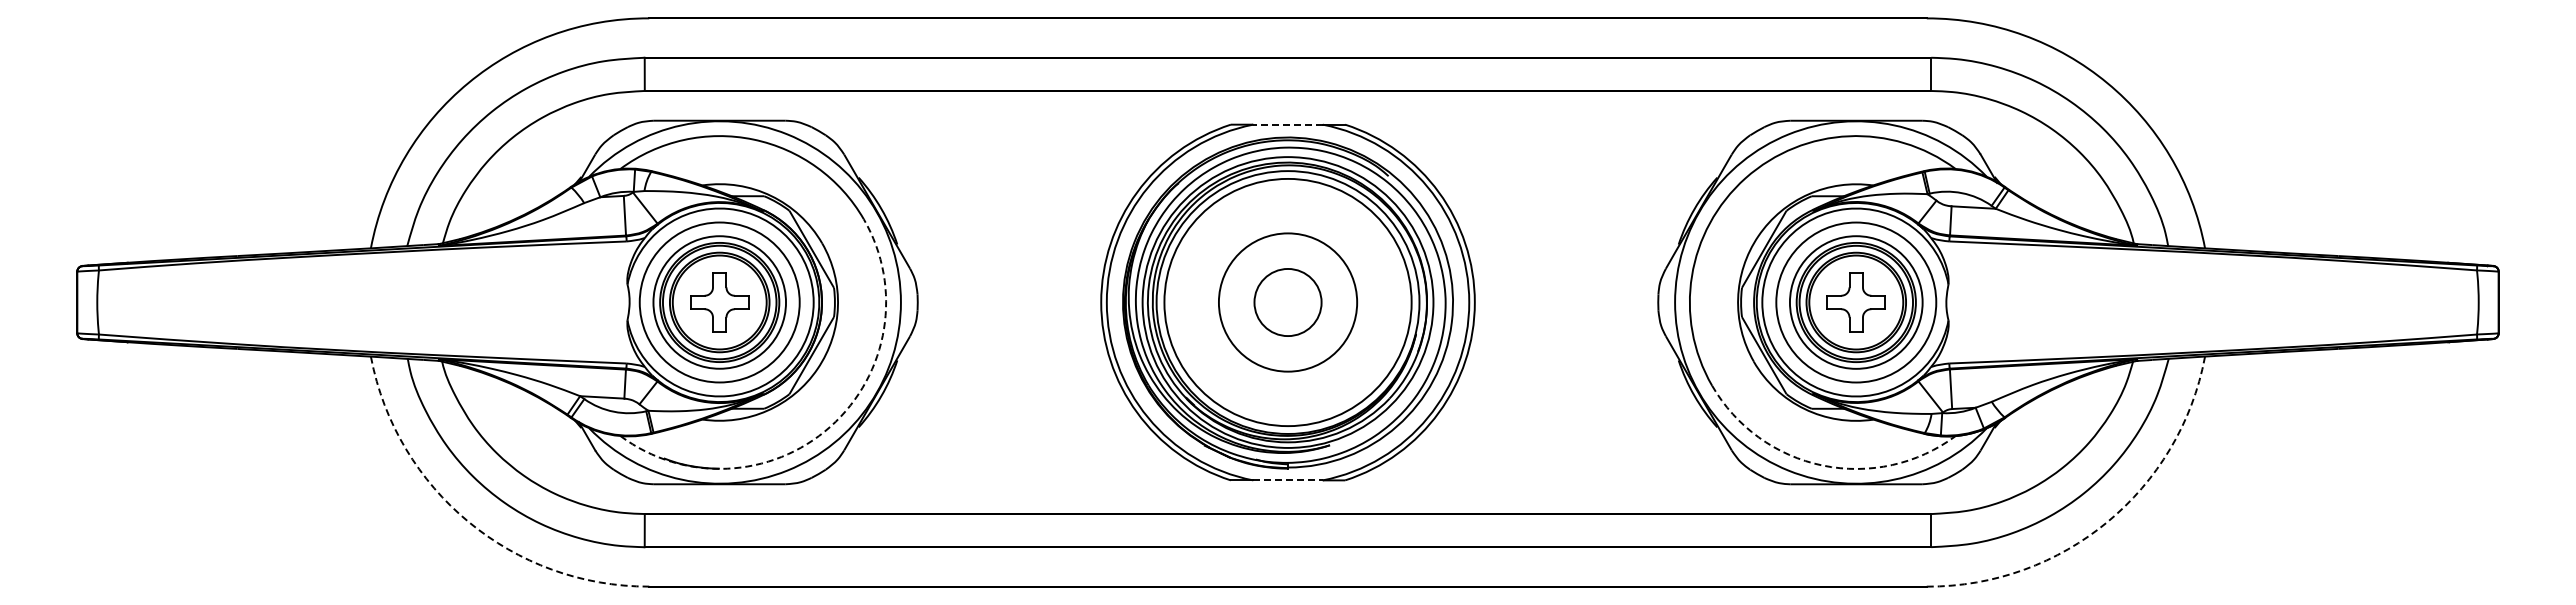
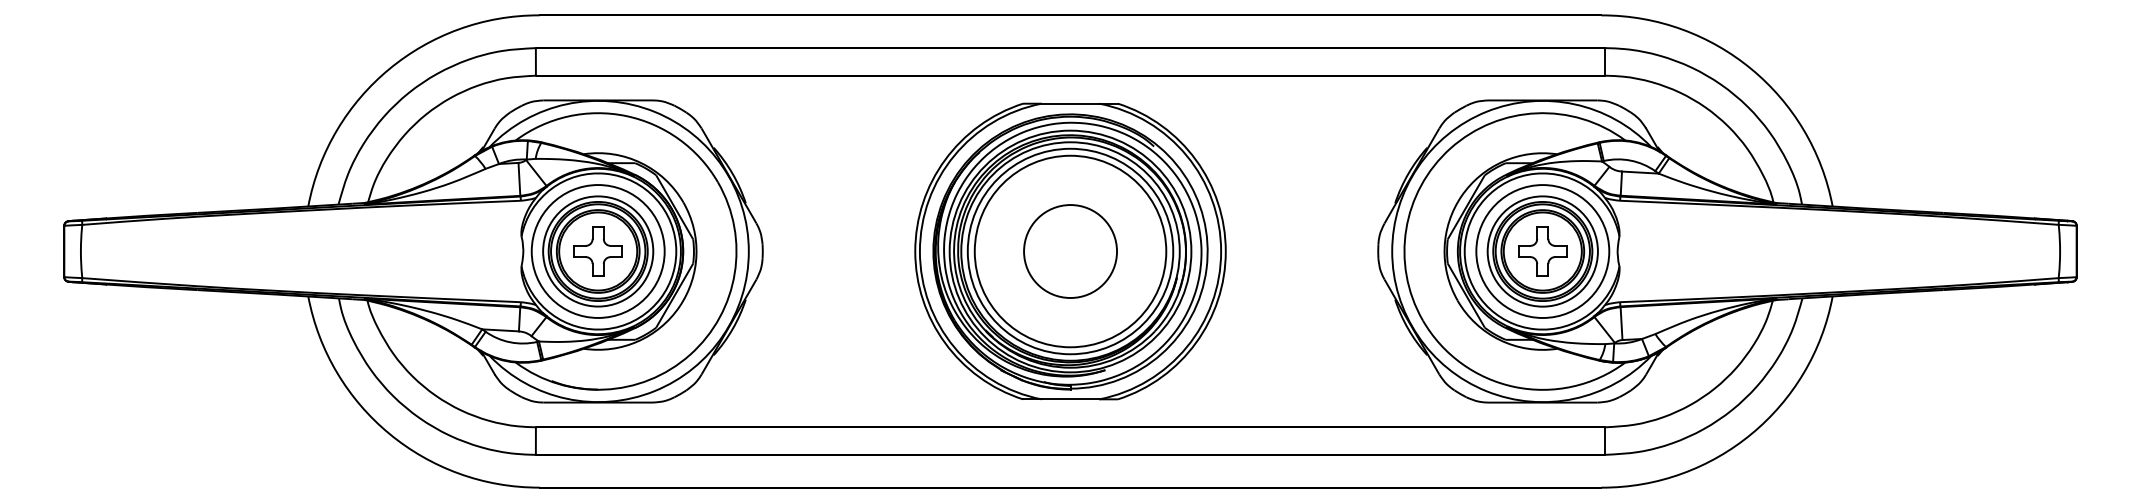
line: (1287, 124) -> (1070, 103), dashed -> solid
circle: (1287, 302) -> (1070, 251), size x1.67
circle: (1287, 302) -> (1070, 251), size x1.67
arc: (830, 426) -> (690, 354), dashed -> solid
arc: (1822, 465) -> (1514, 386), dashed -> solid
line: (1287, 480) -> (1070, 399), dashed -> solid
arc: (468, 521) -> (389, 433), dashed -> solid
arc: (2107, 522) -> (1751, 434), dashed -> solid

